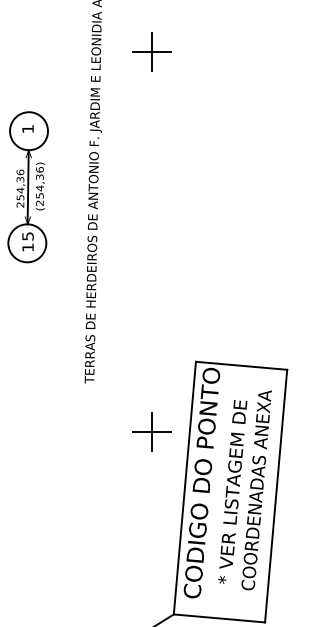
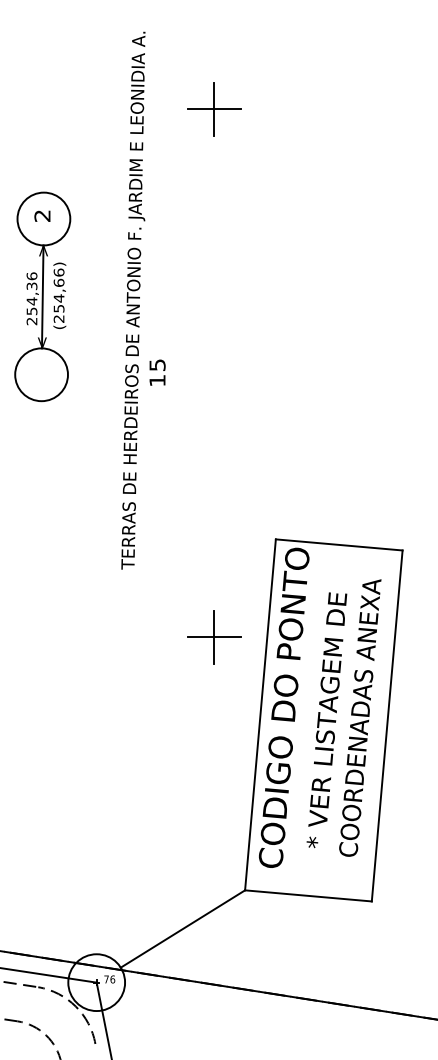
text: (28, 128) -> (42, 215), 1 -> 2
text: (39, 176) -> (58, 282), (254,36) -> (254,66)
text: (28, 241) -> (157, 372), moved

